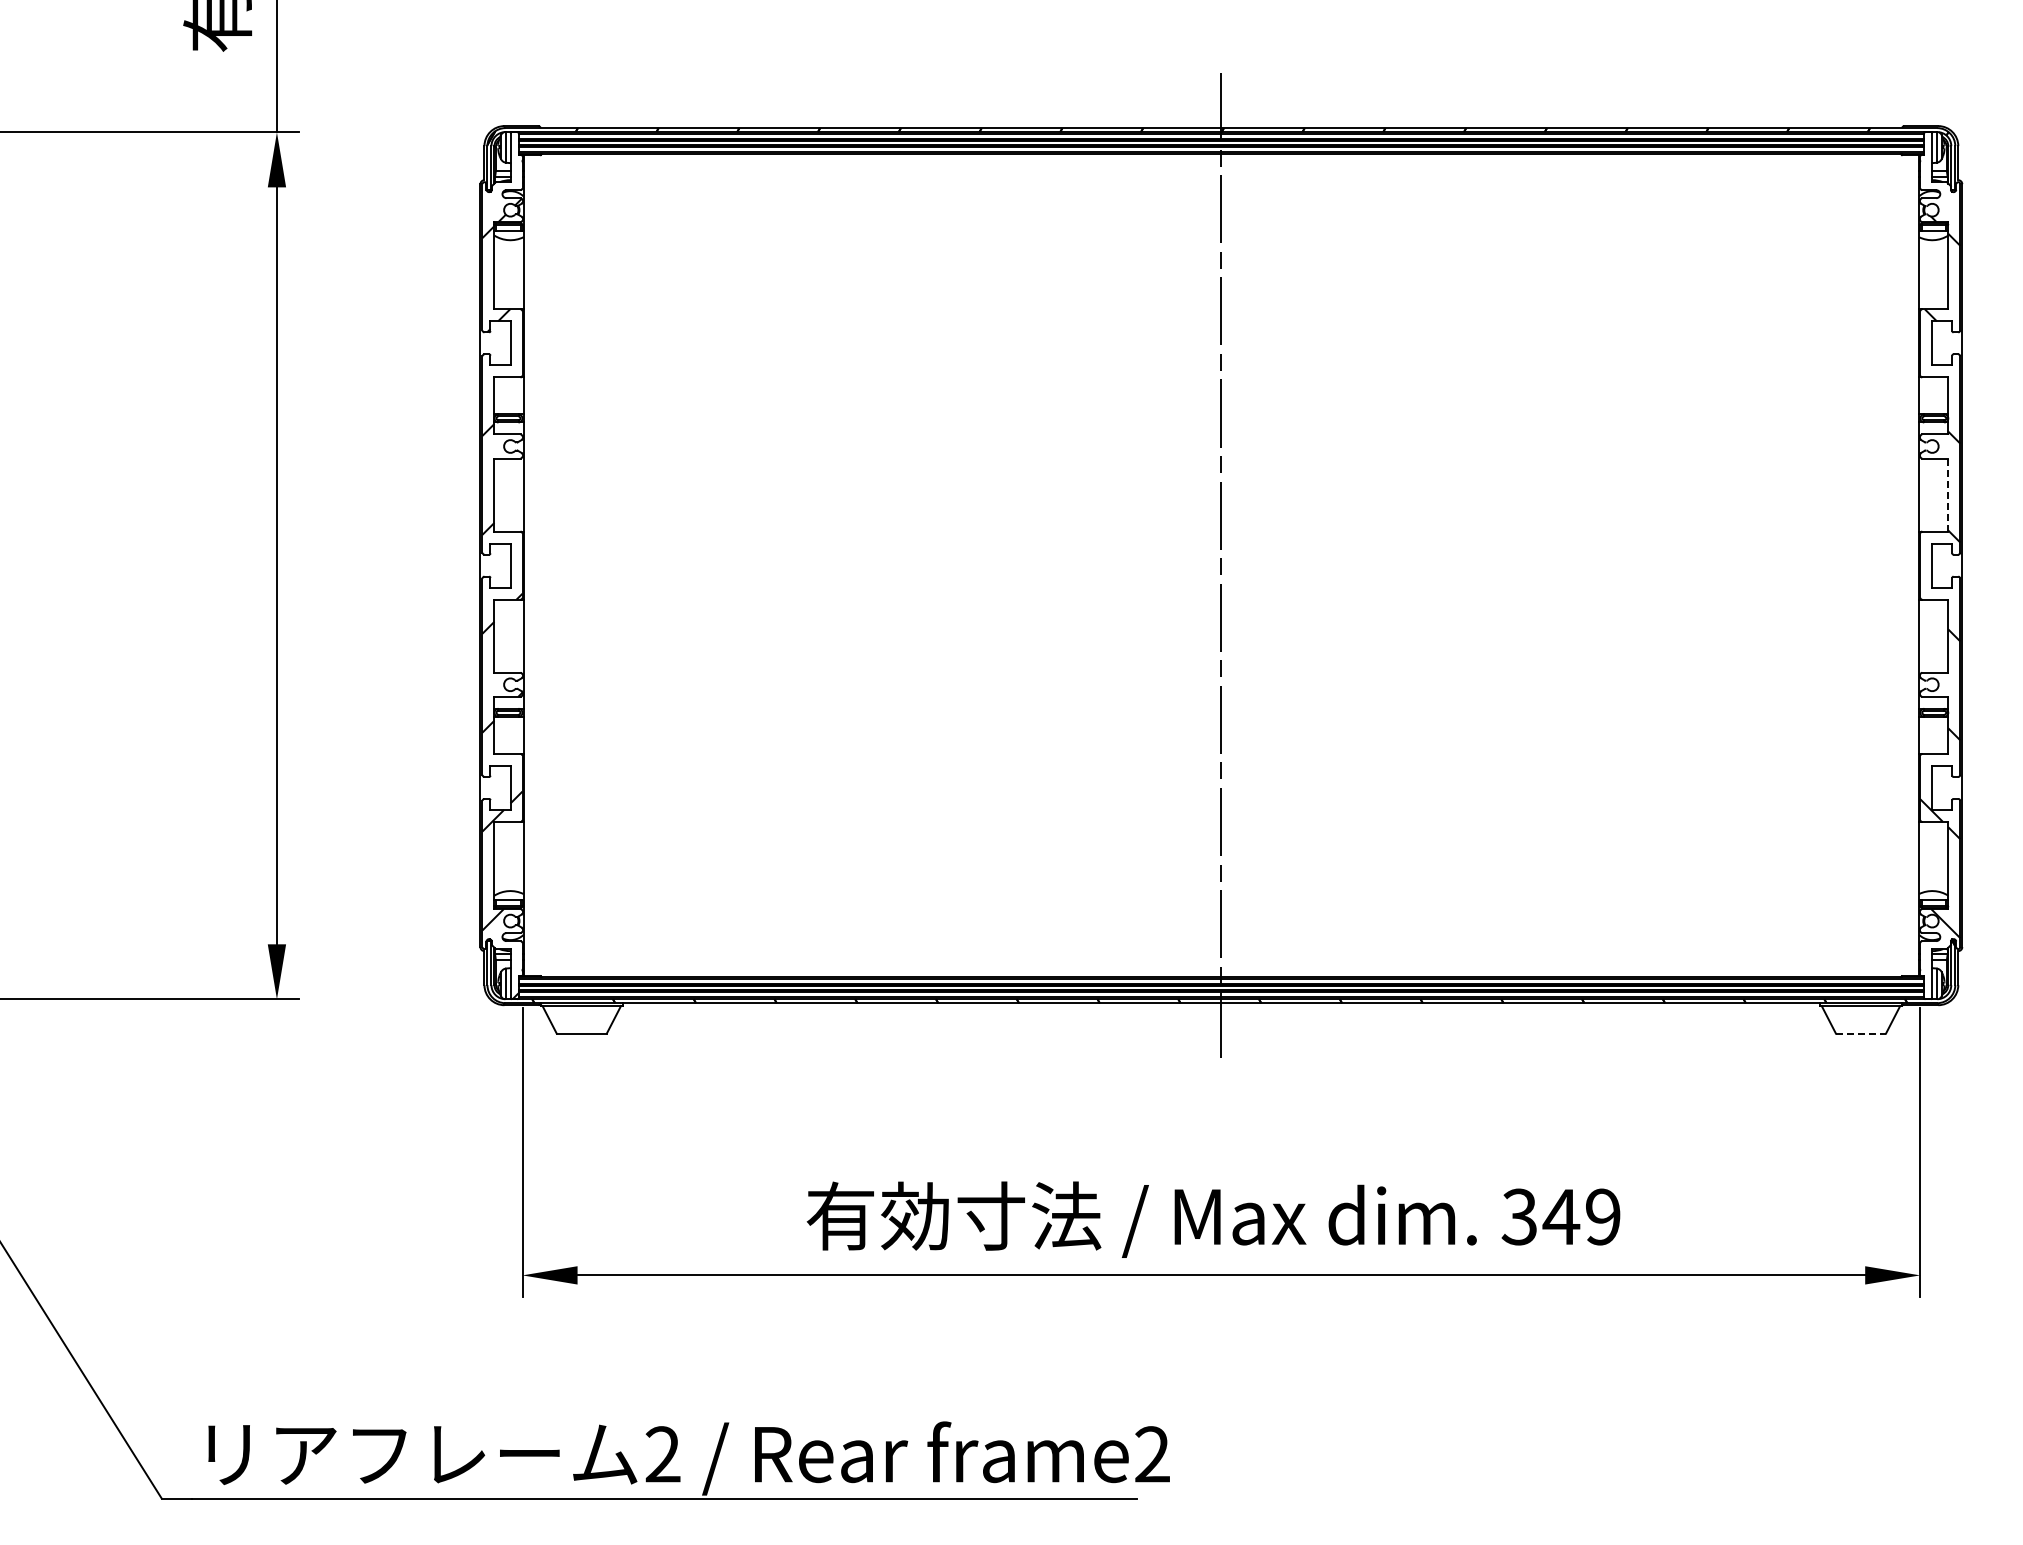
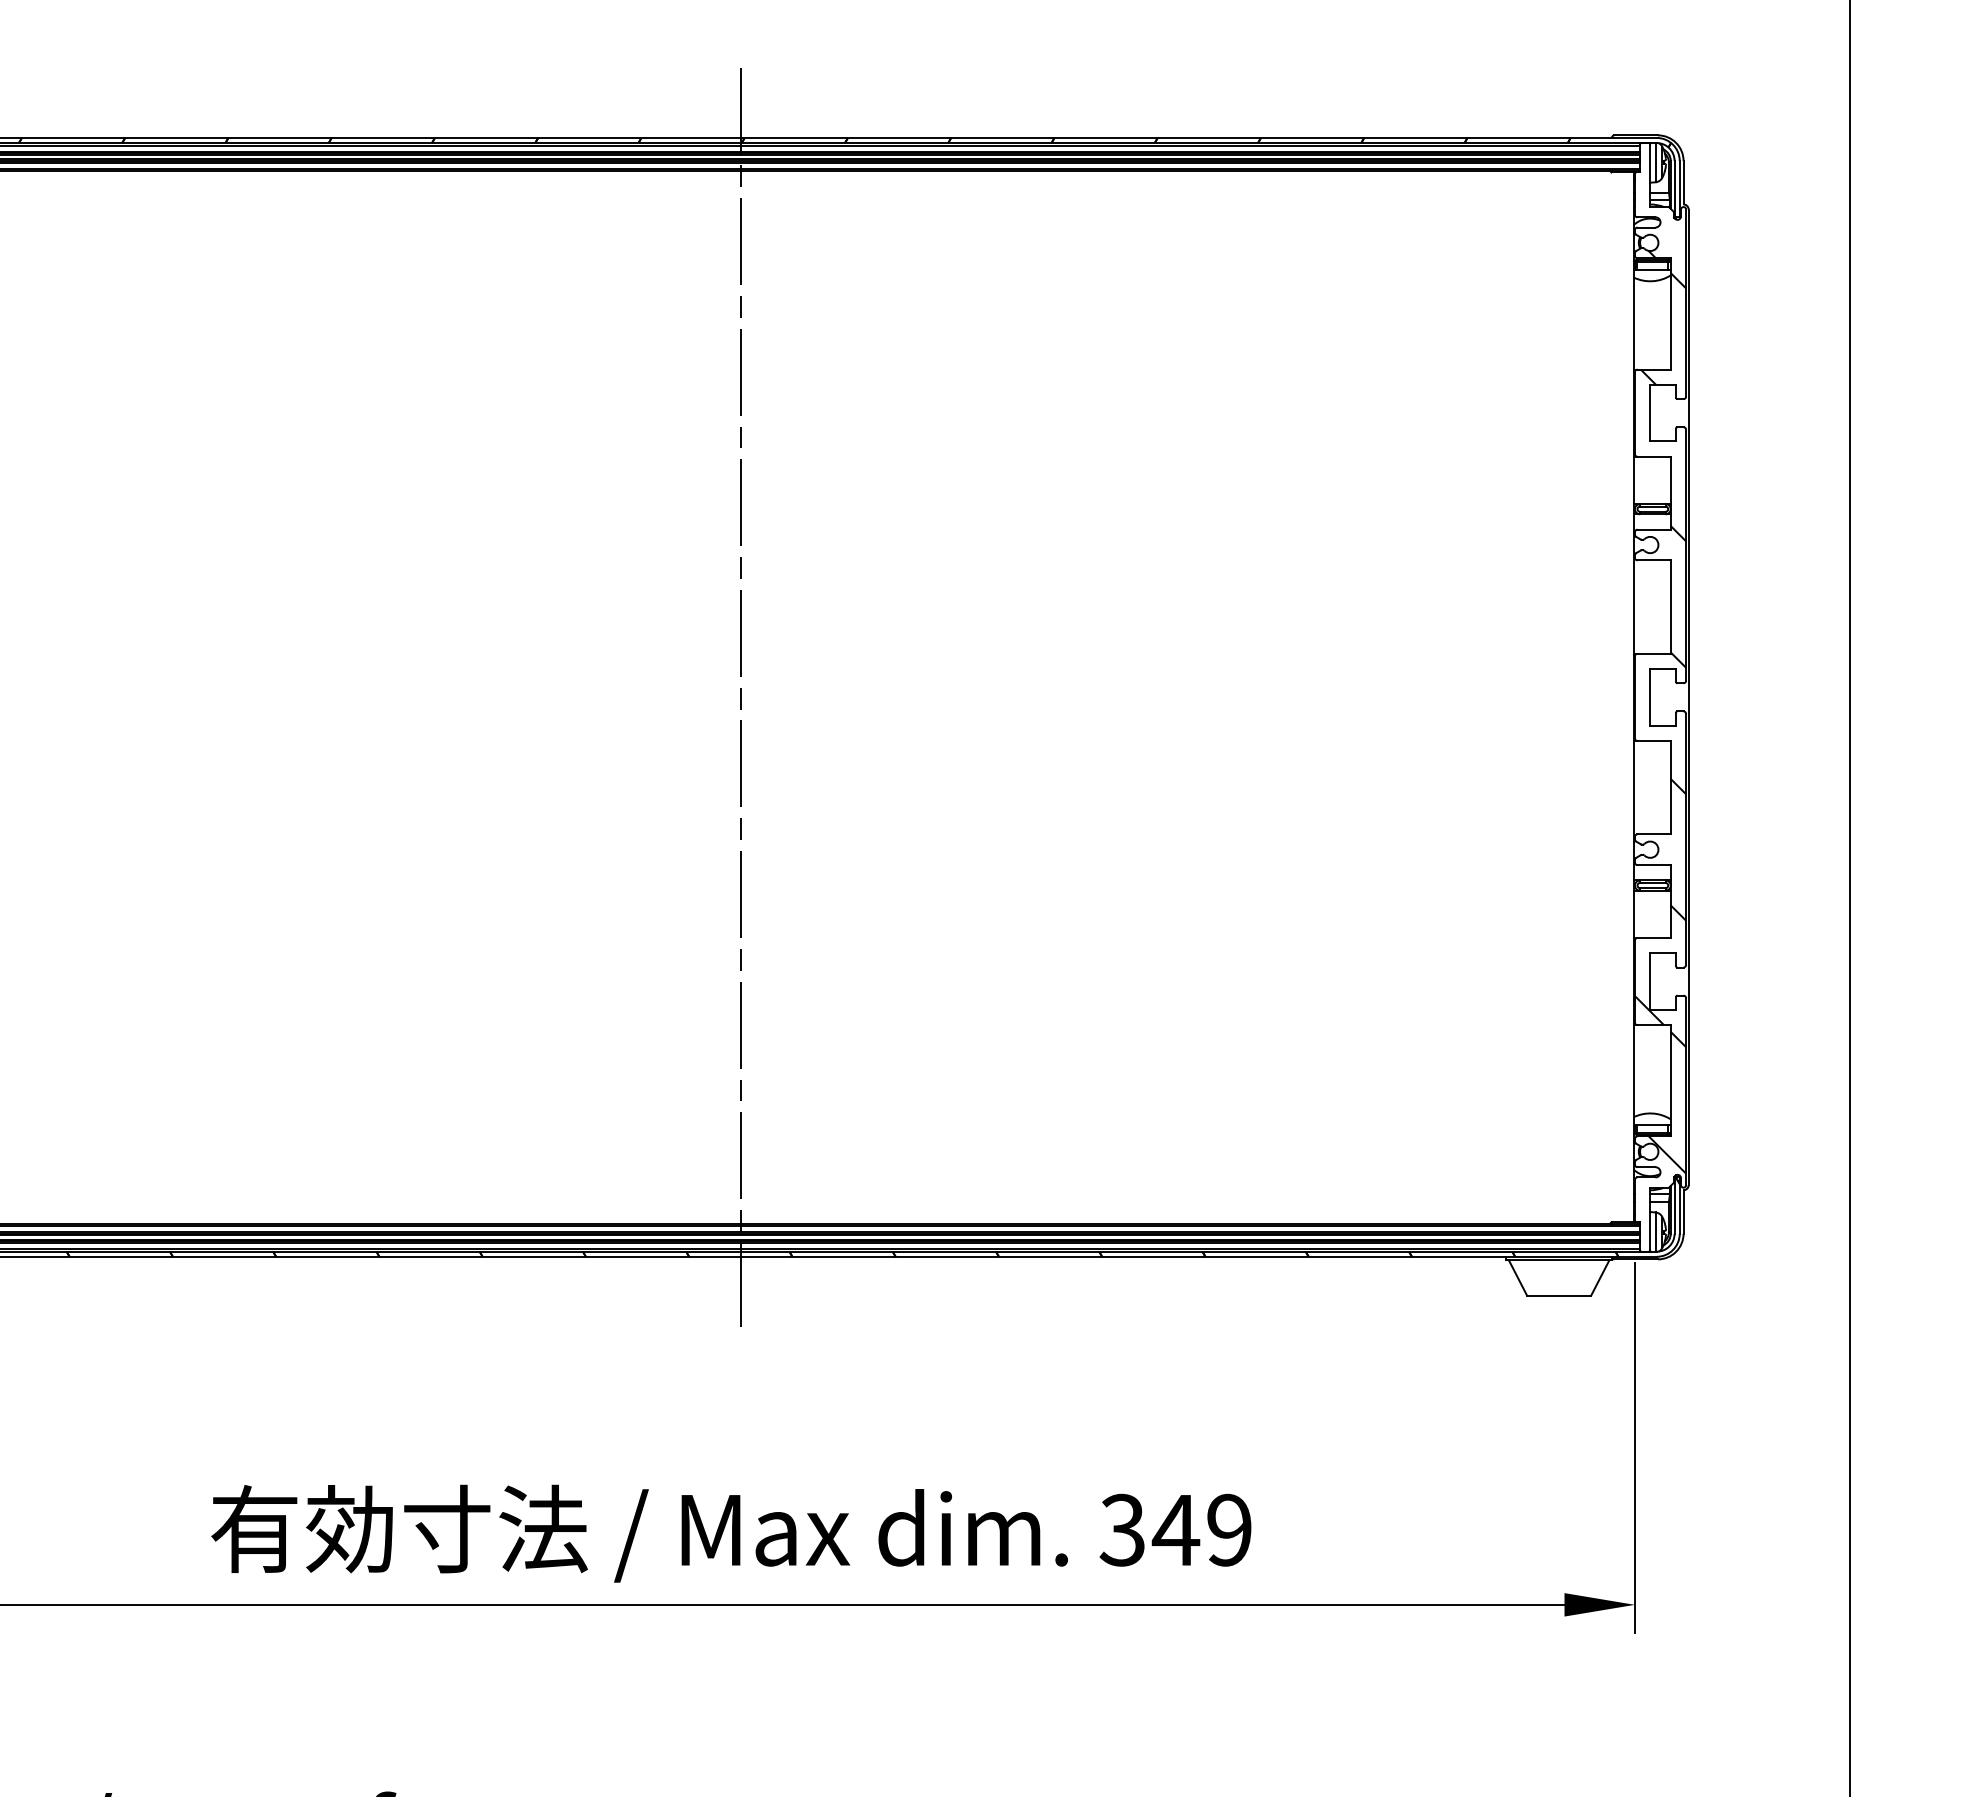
line: (1948, 495) -> (1671, 607), dashed -> solid
line: (1861, 1033) -> (1559, 1295), dashed -> solid

